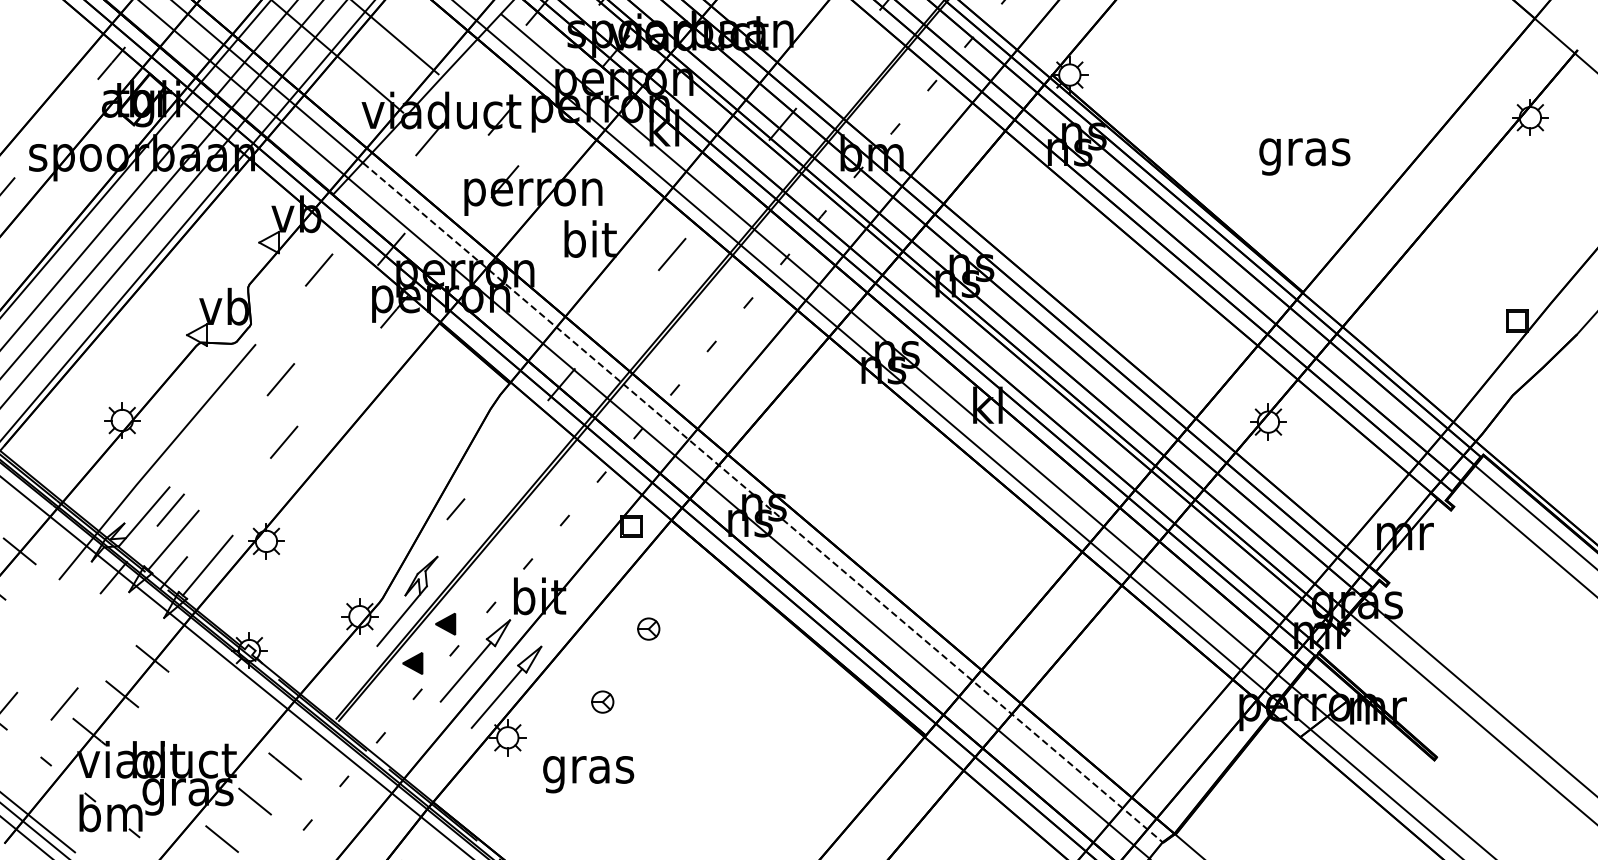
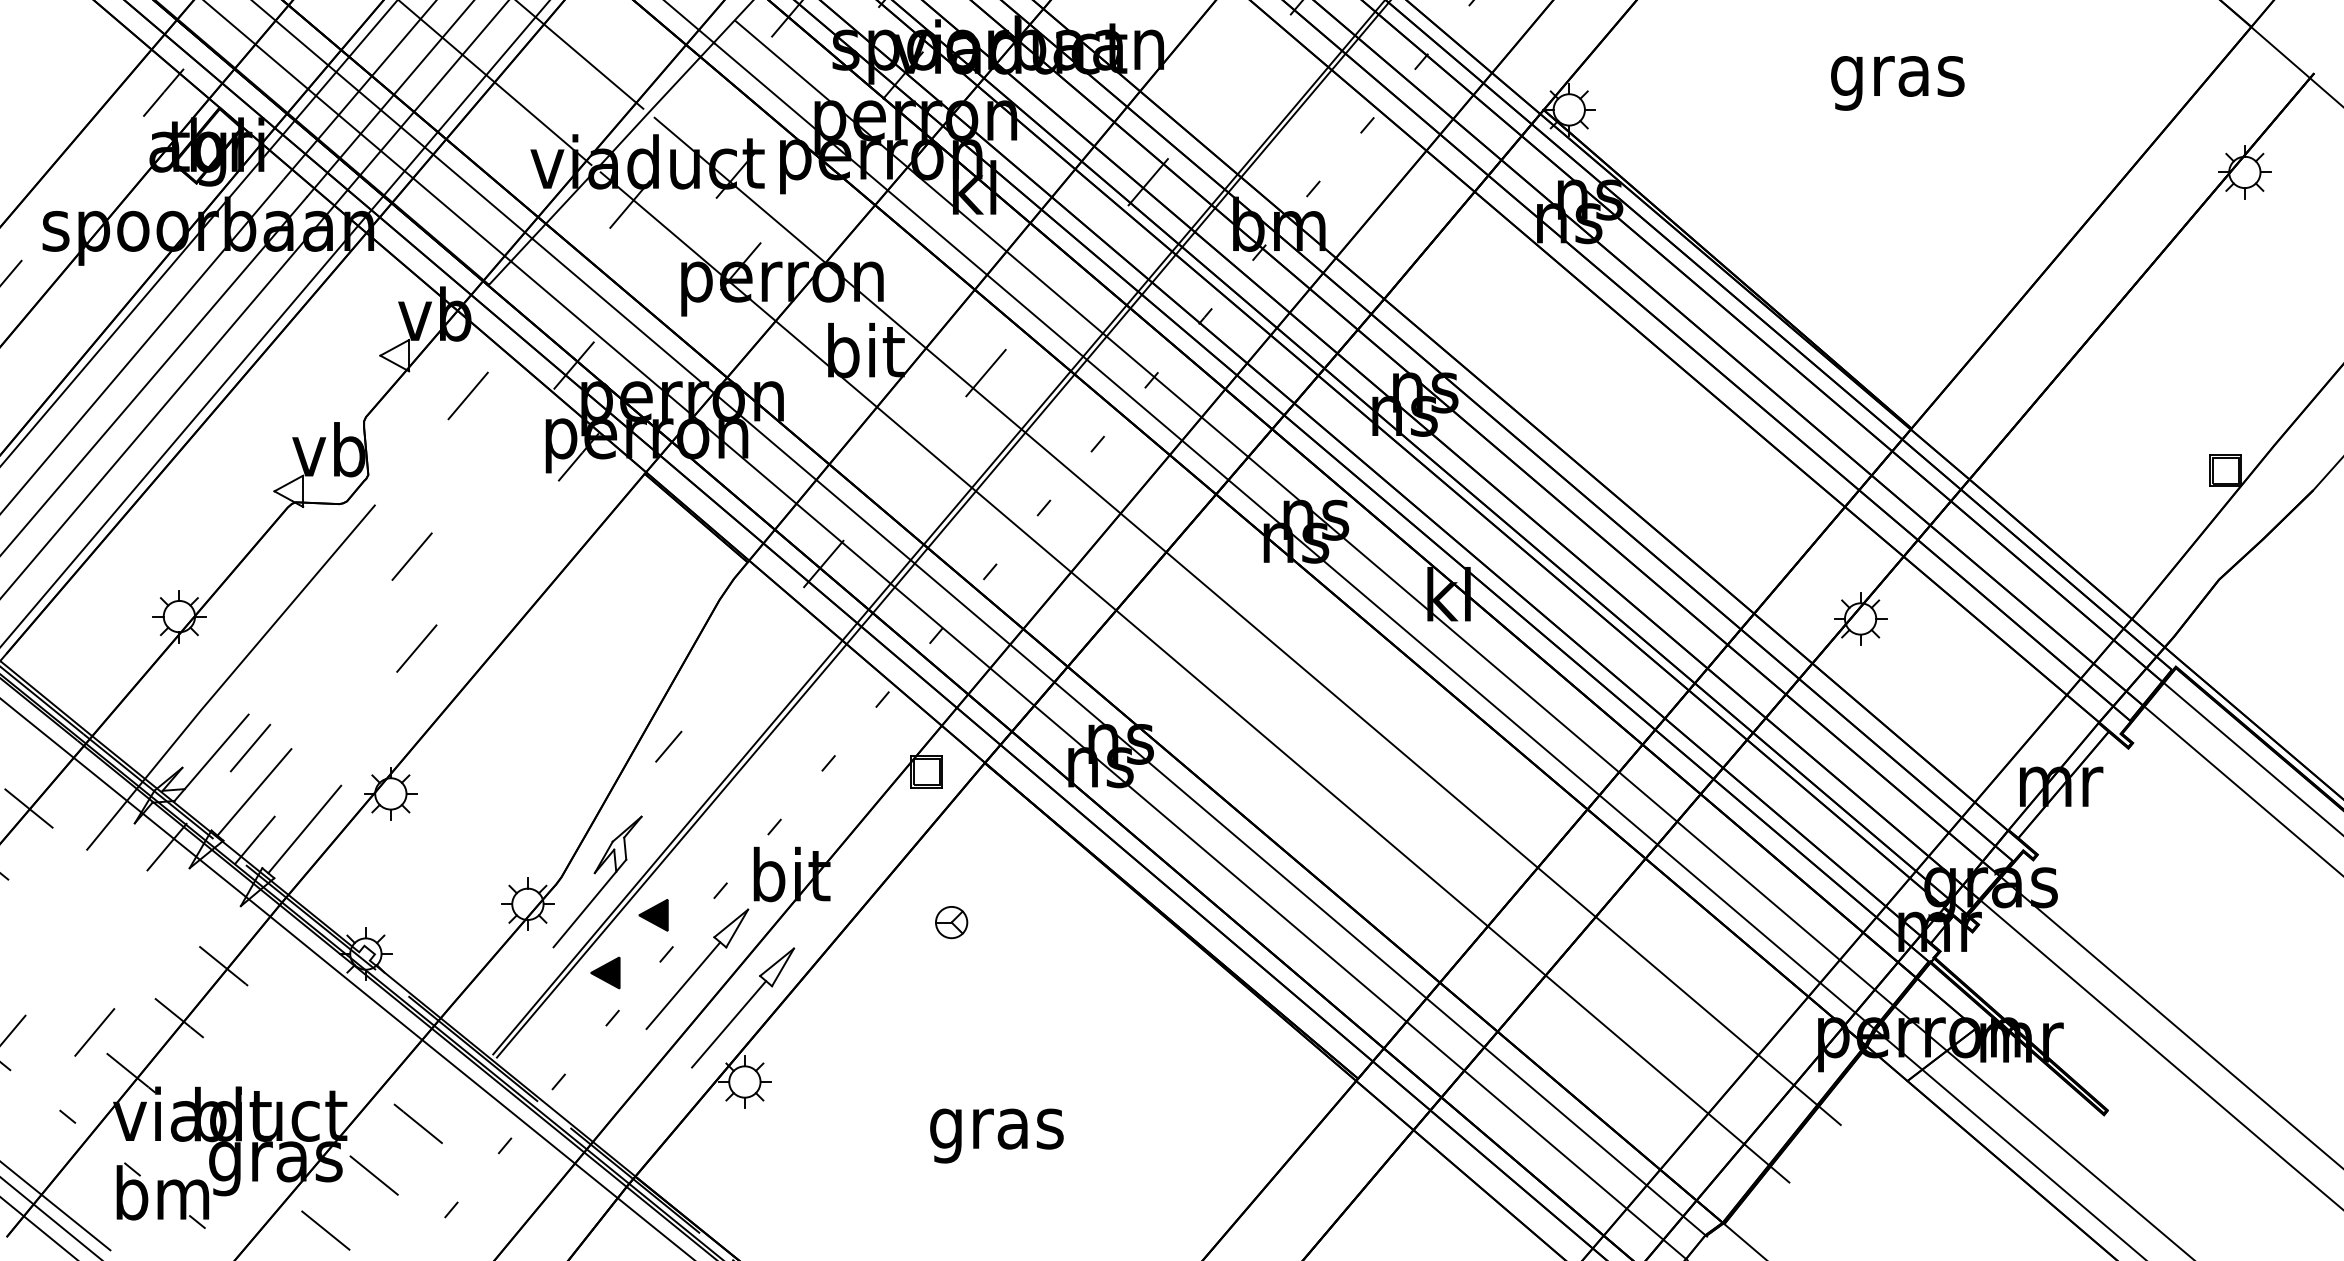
text: (1304, 156) -> (1897, 82), moved
line: (850, 423) -> (1247, 620), added
line: (814, 461) -> (1194, 676), added
line: (763, 503) -> (1119, 738), dashed -> solid
part: (602, 701) -> (883, 1028), removed
text: (588, 774) -> (996, 1135), moved

